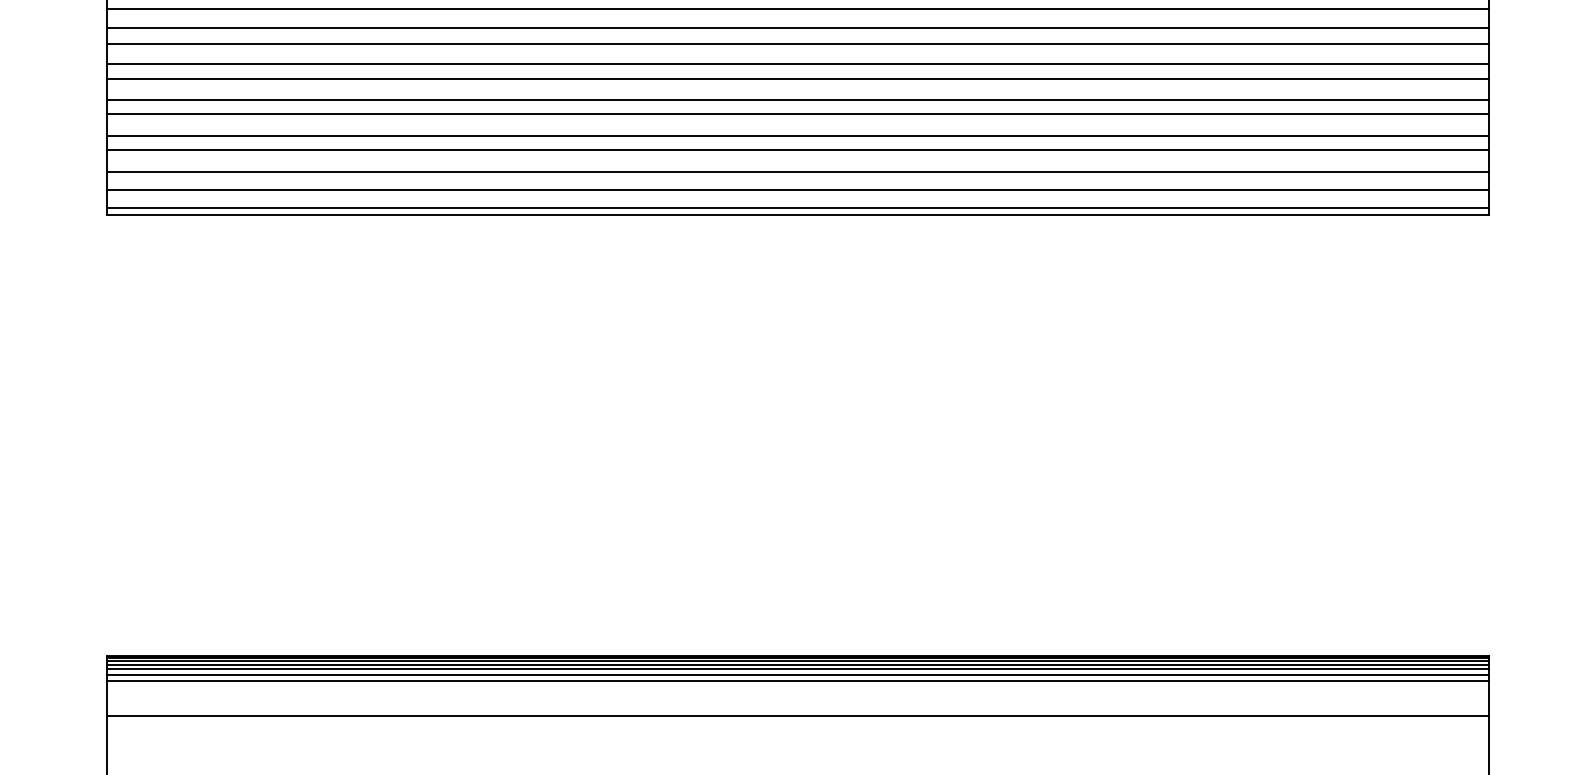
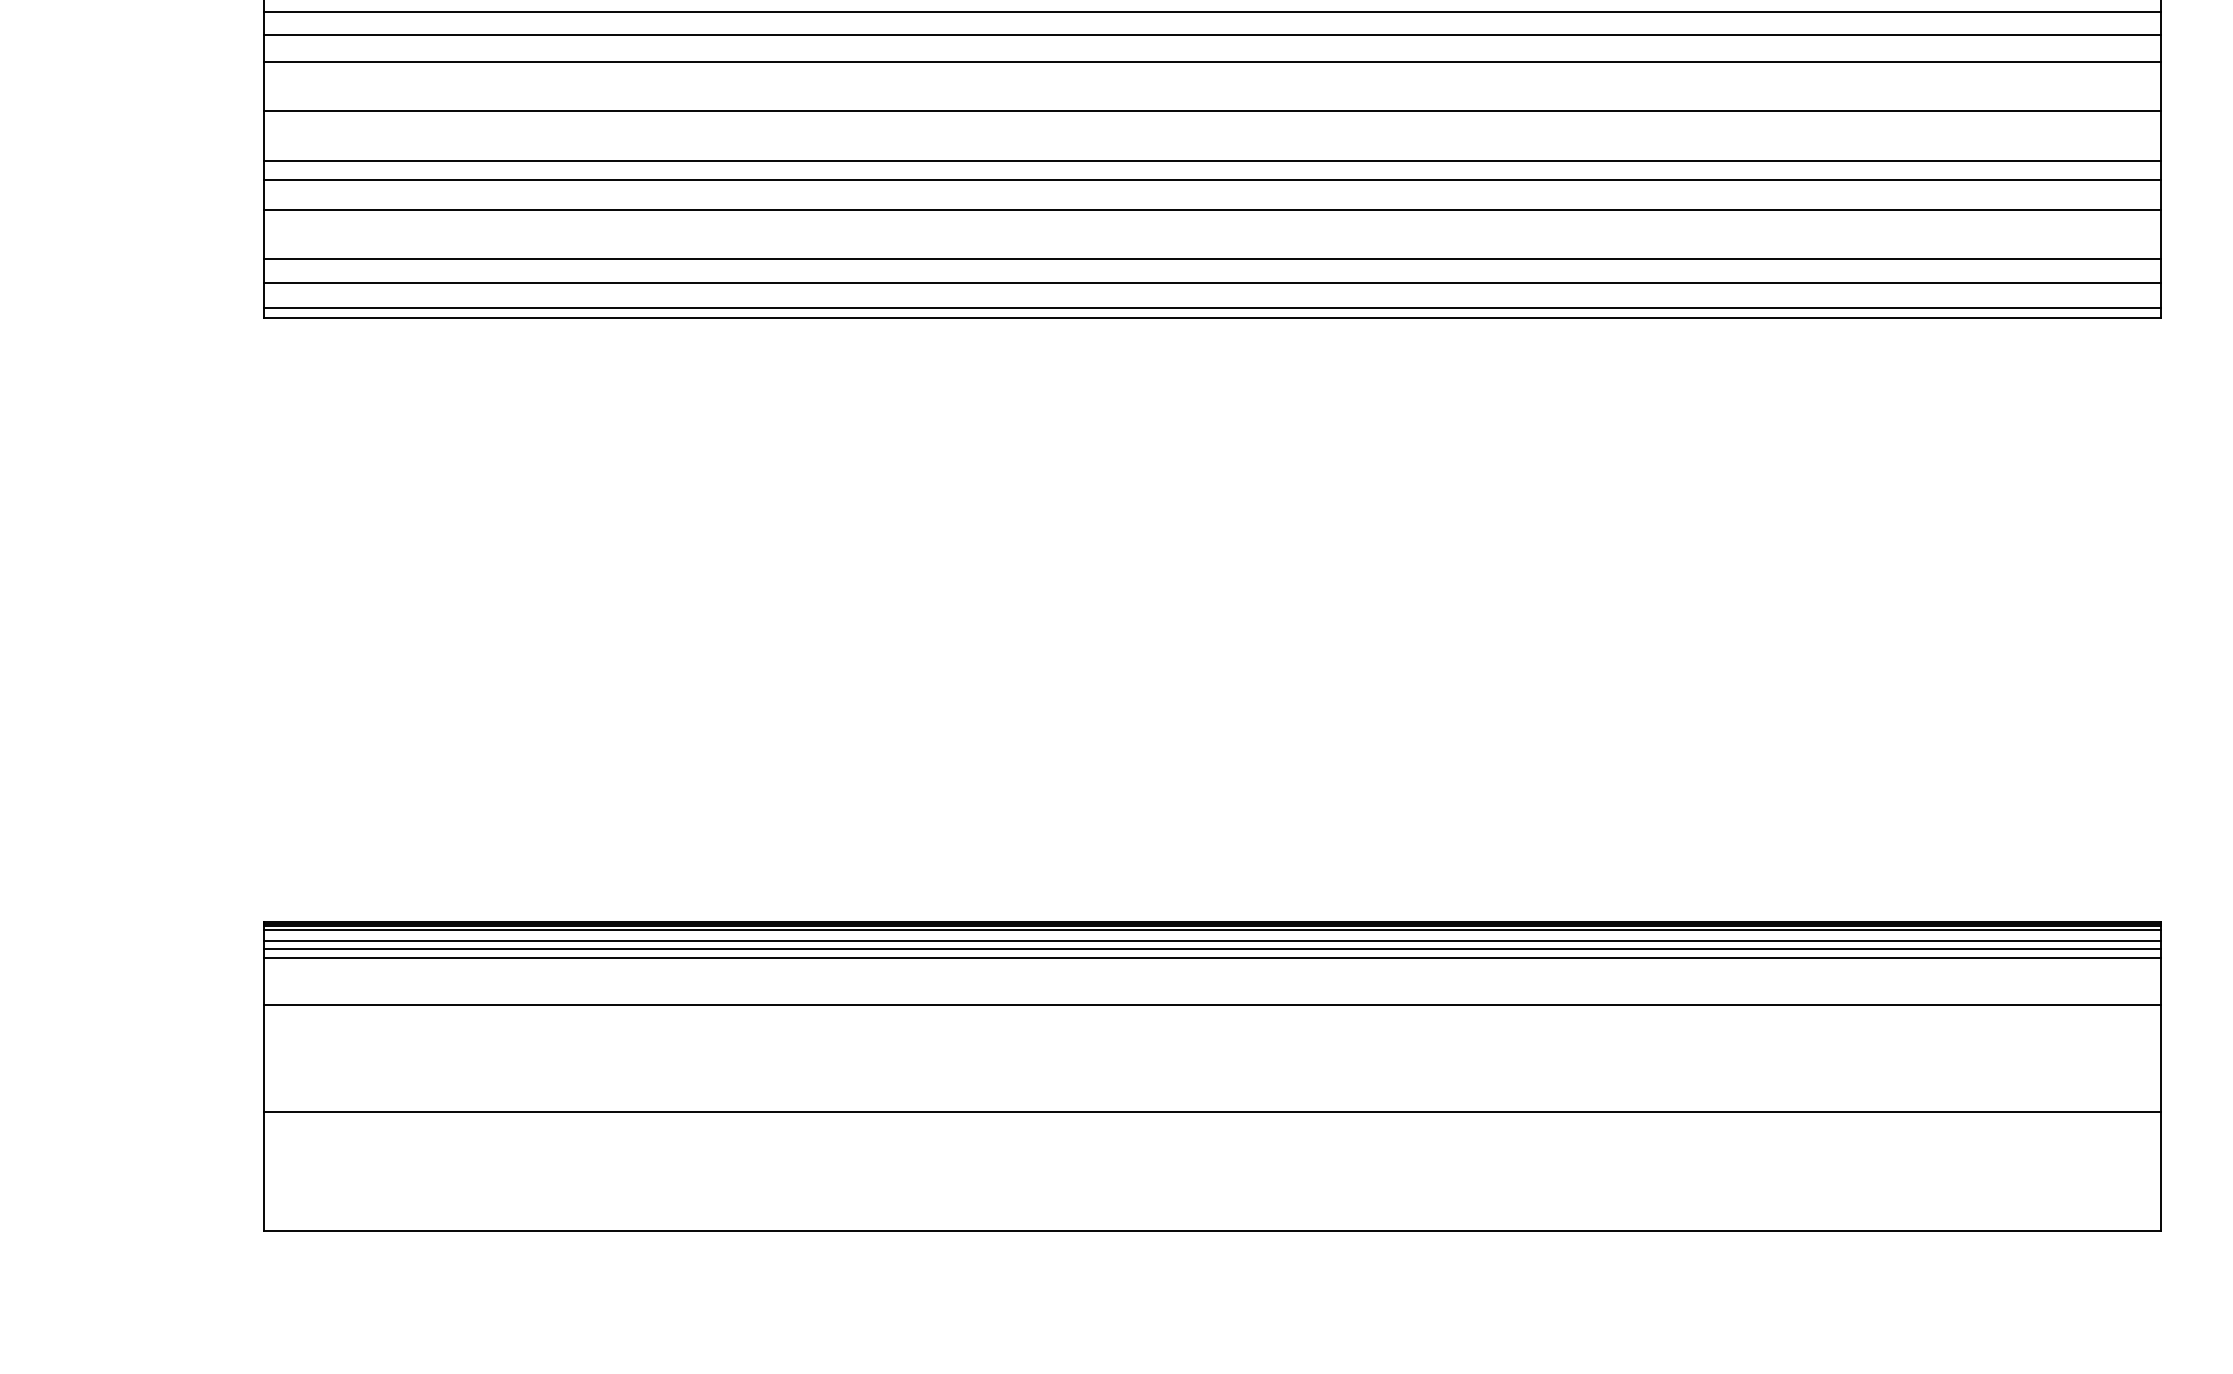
line: (798, 43) -> (1212, 82), removed
line: (798, 79) -> (1212, 131), removed
line: (798, 149) -> (1212, 228), removed
line: (798, 665) -> (1212, 935), removed

